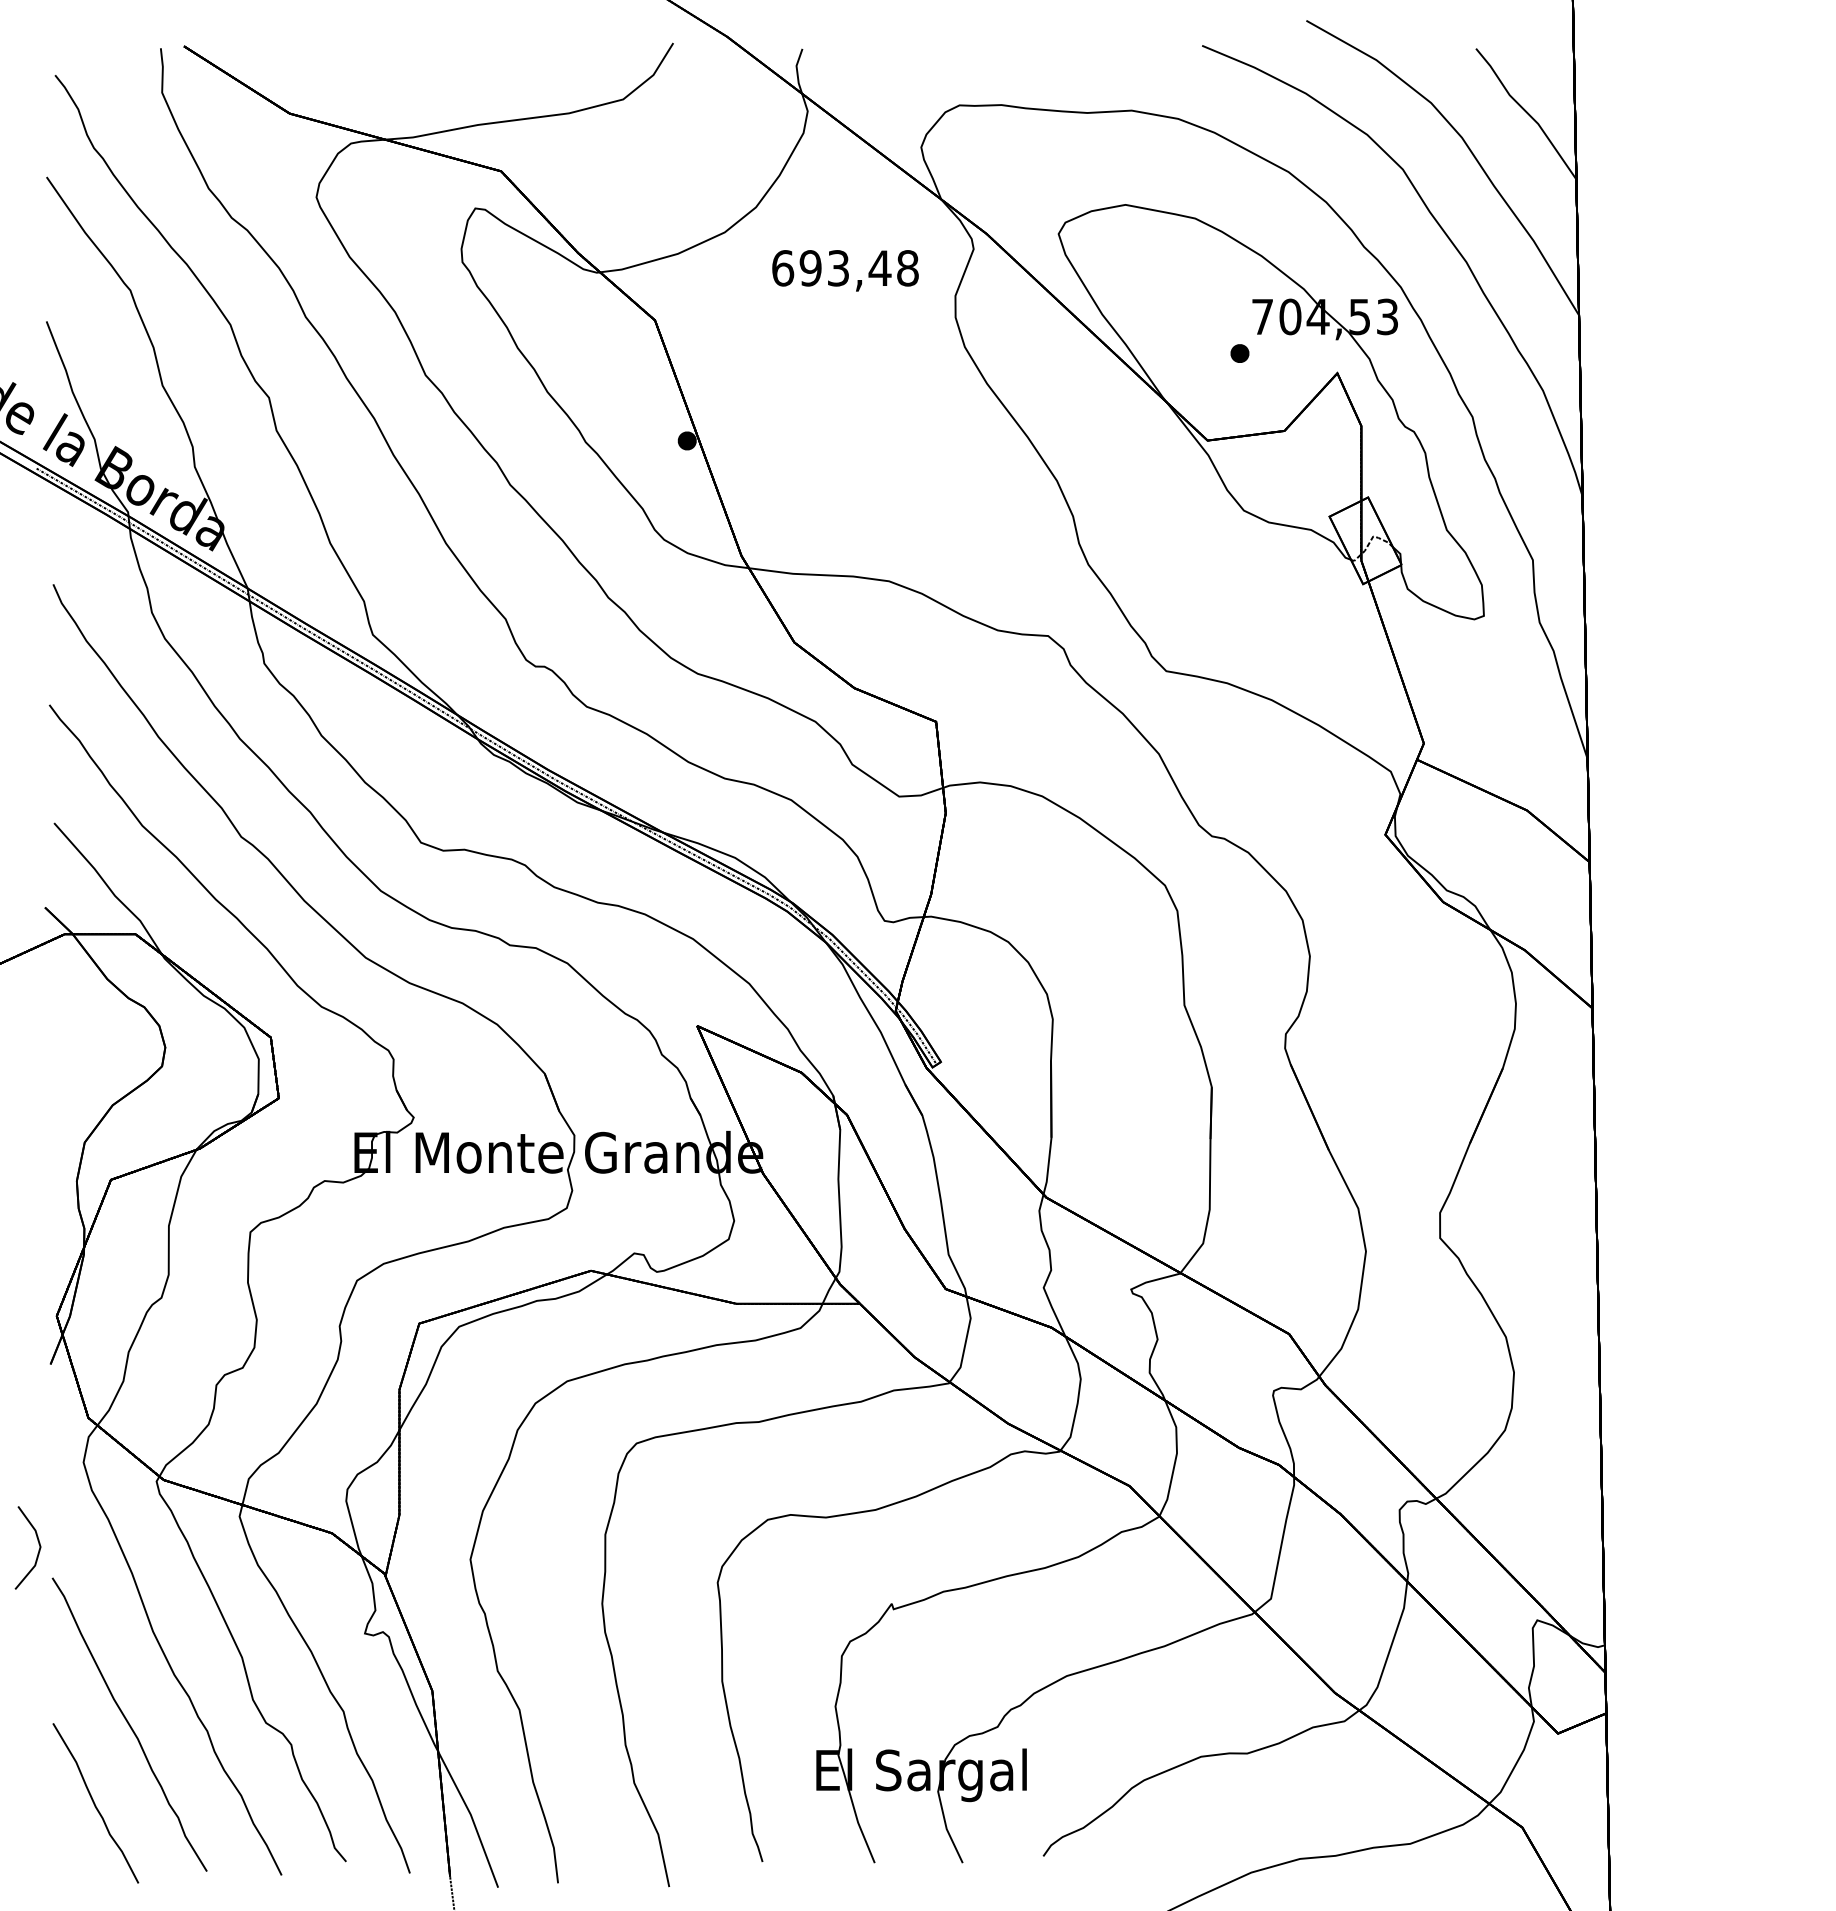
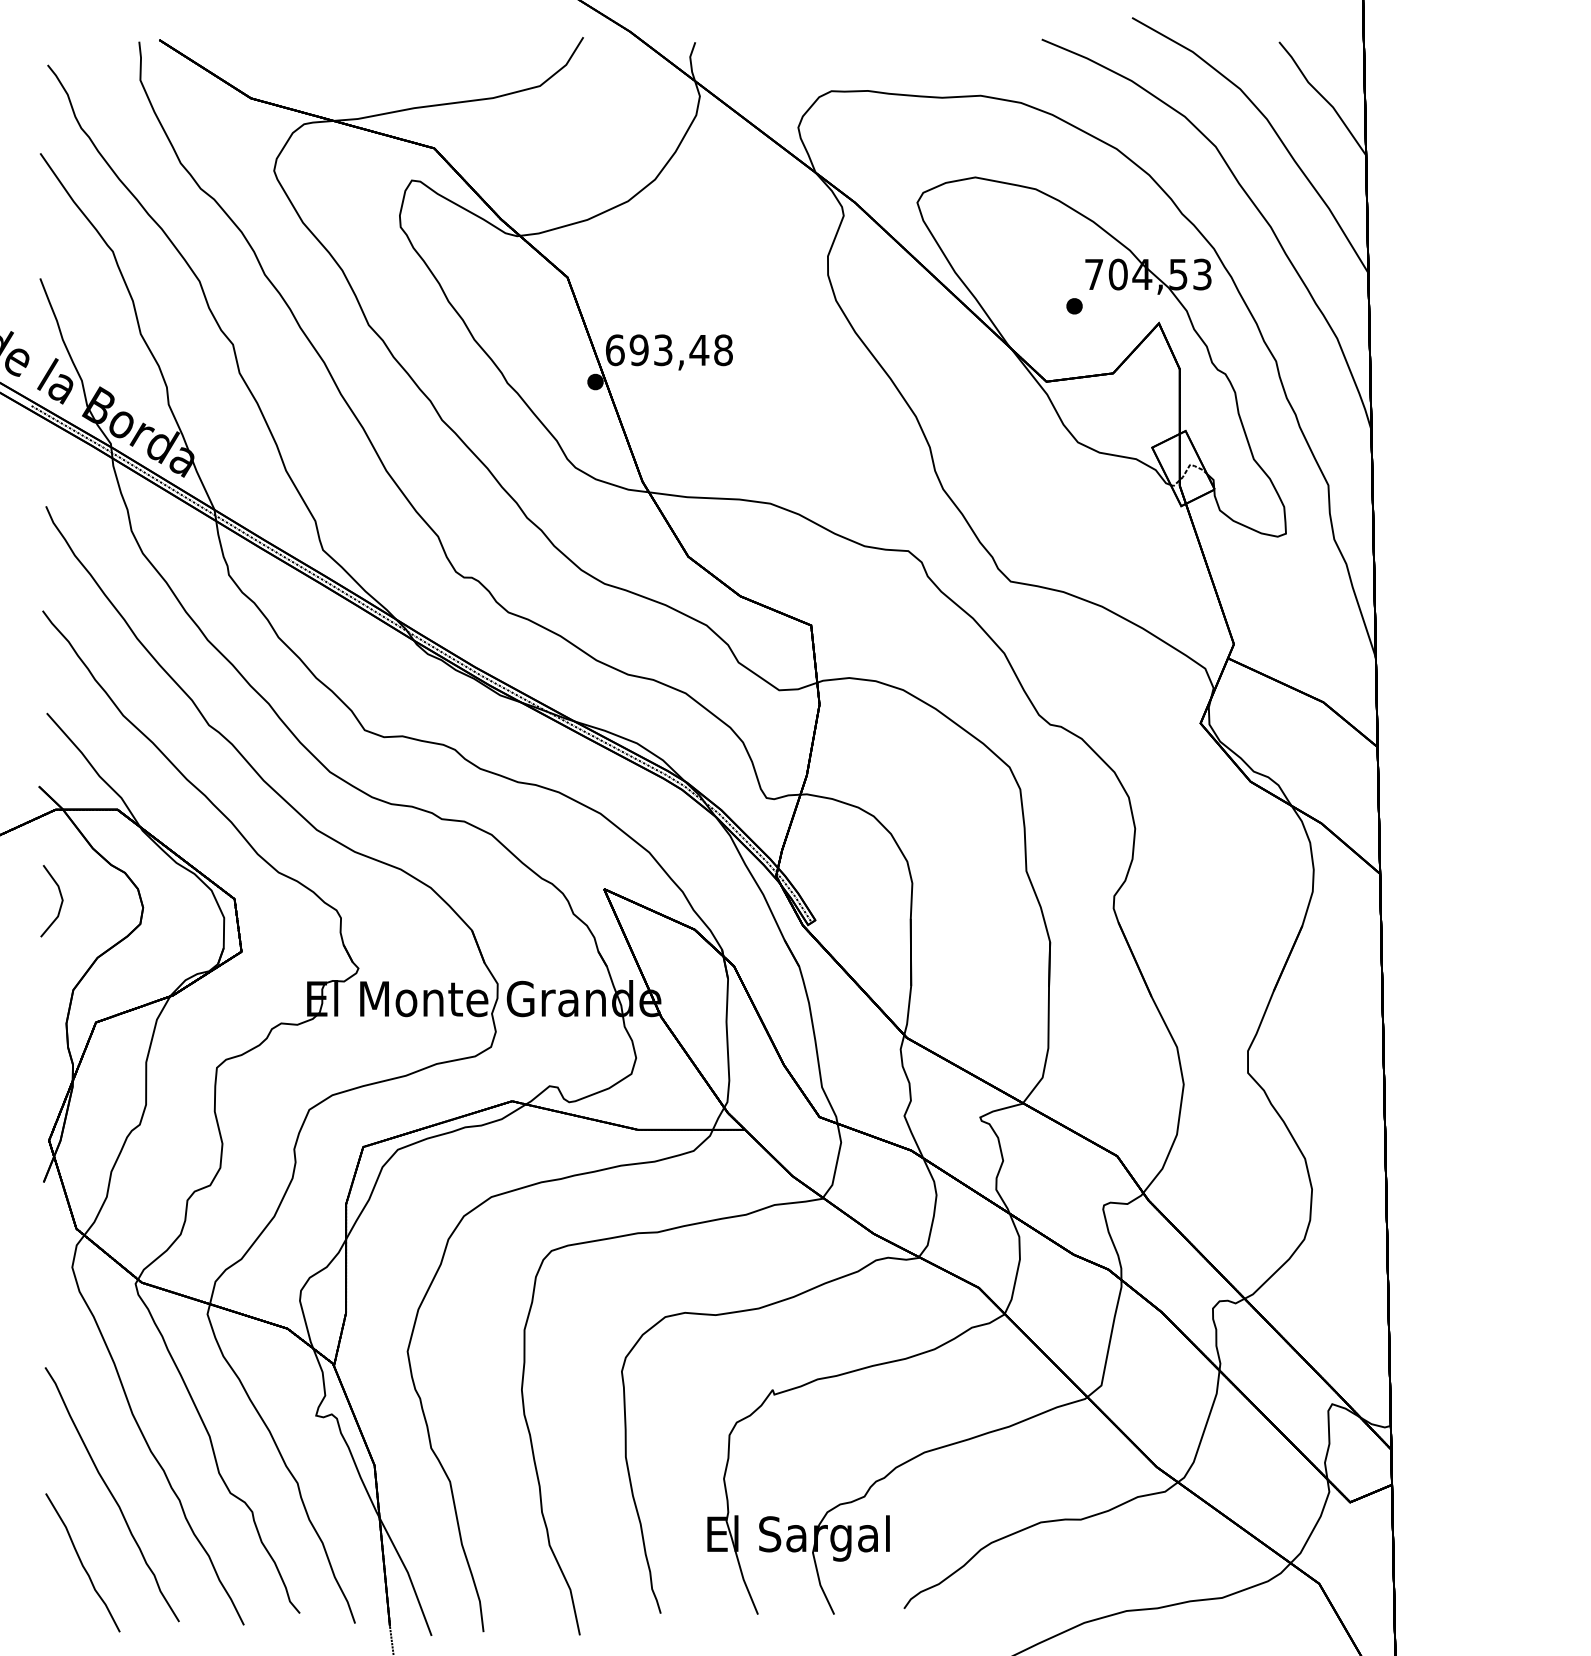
text: (845, 270) -> (669, 352), moved
part: (38, 1549) -> (60, 902), moved

